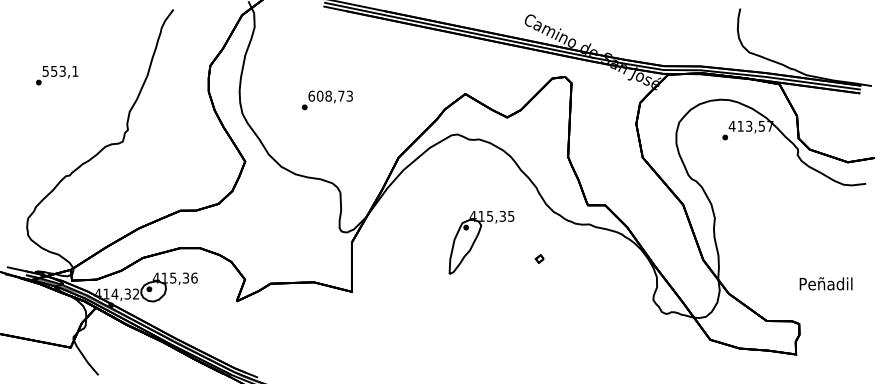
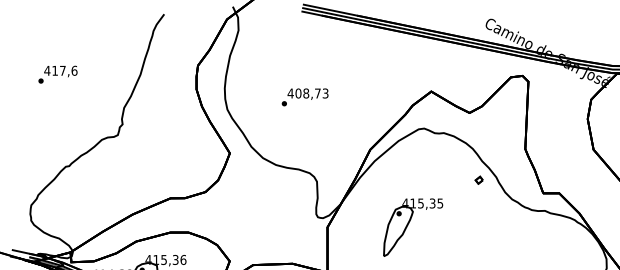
text: (60, 70) -> (60, 70), 553,1 -> 417,6
text: (311, 95) -> (290, 92), 608,73 -> 408,73
part: (481, 242) -> (413, 227), moved
part: (539, 258) -> (479, 179), moved

